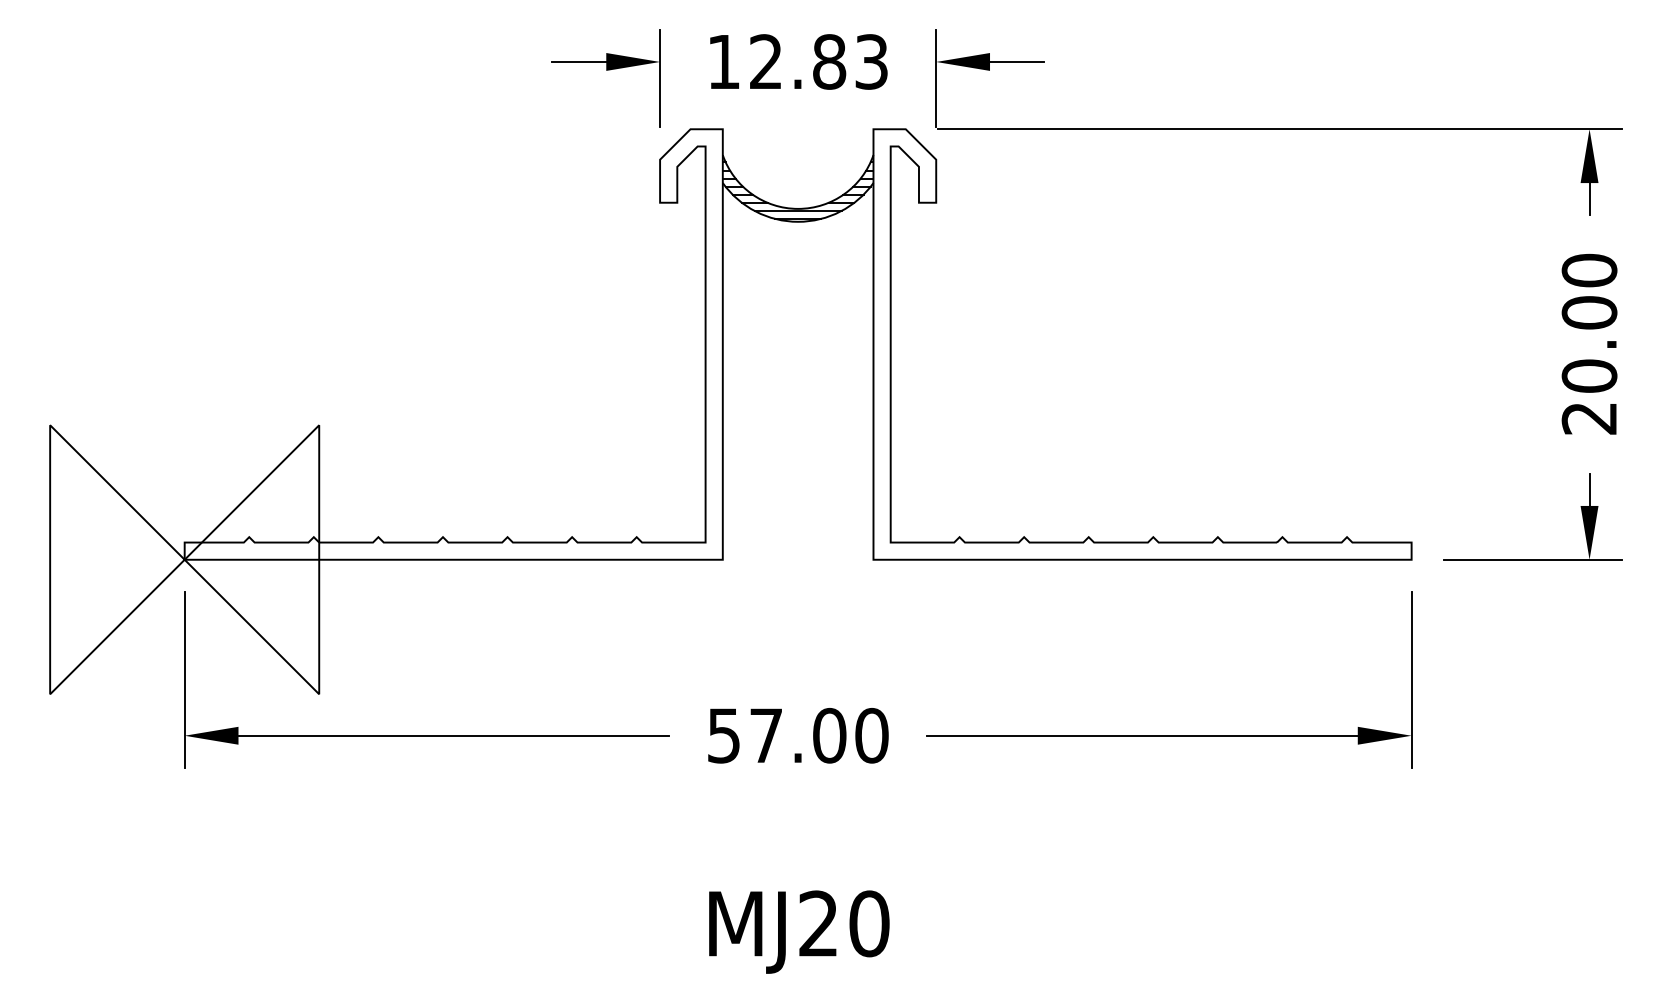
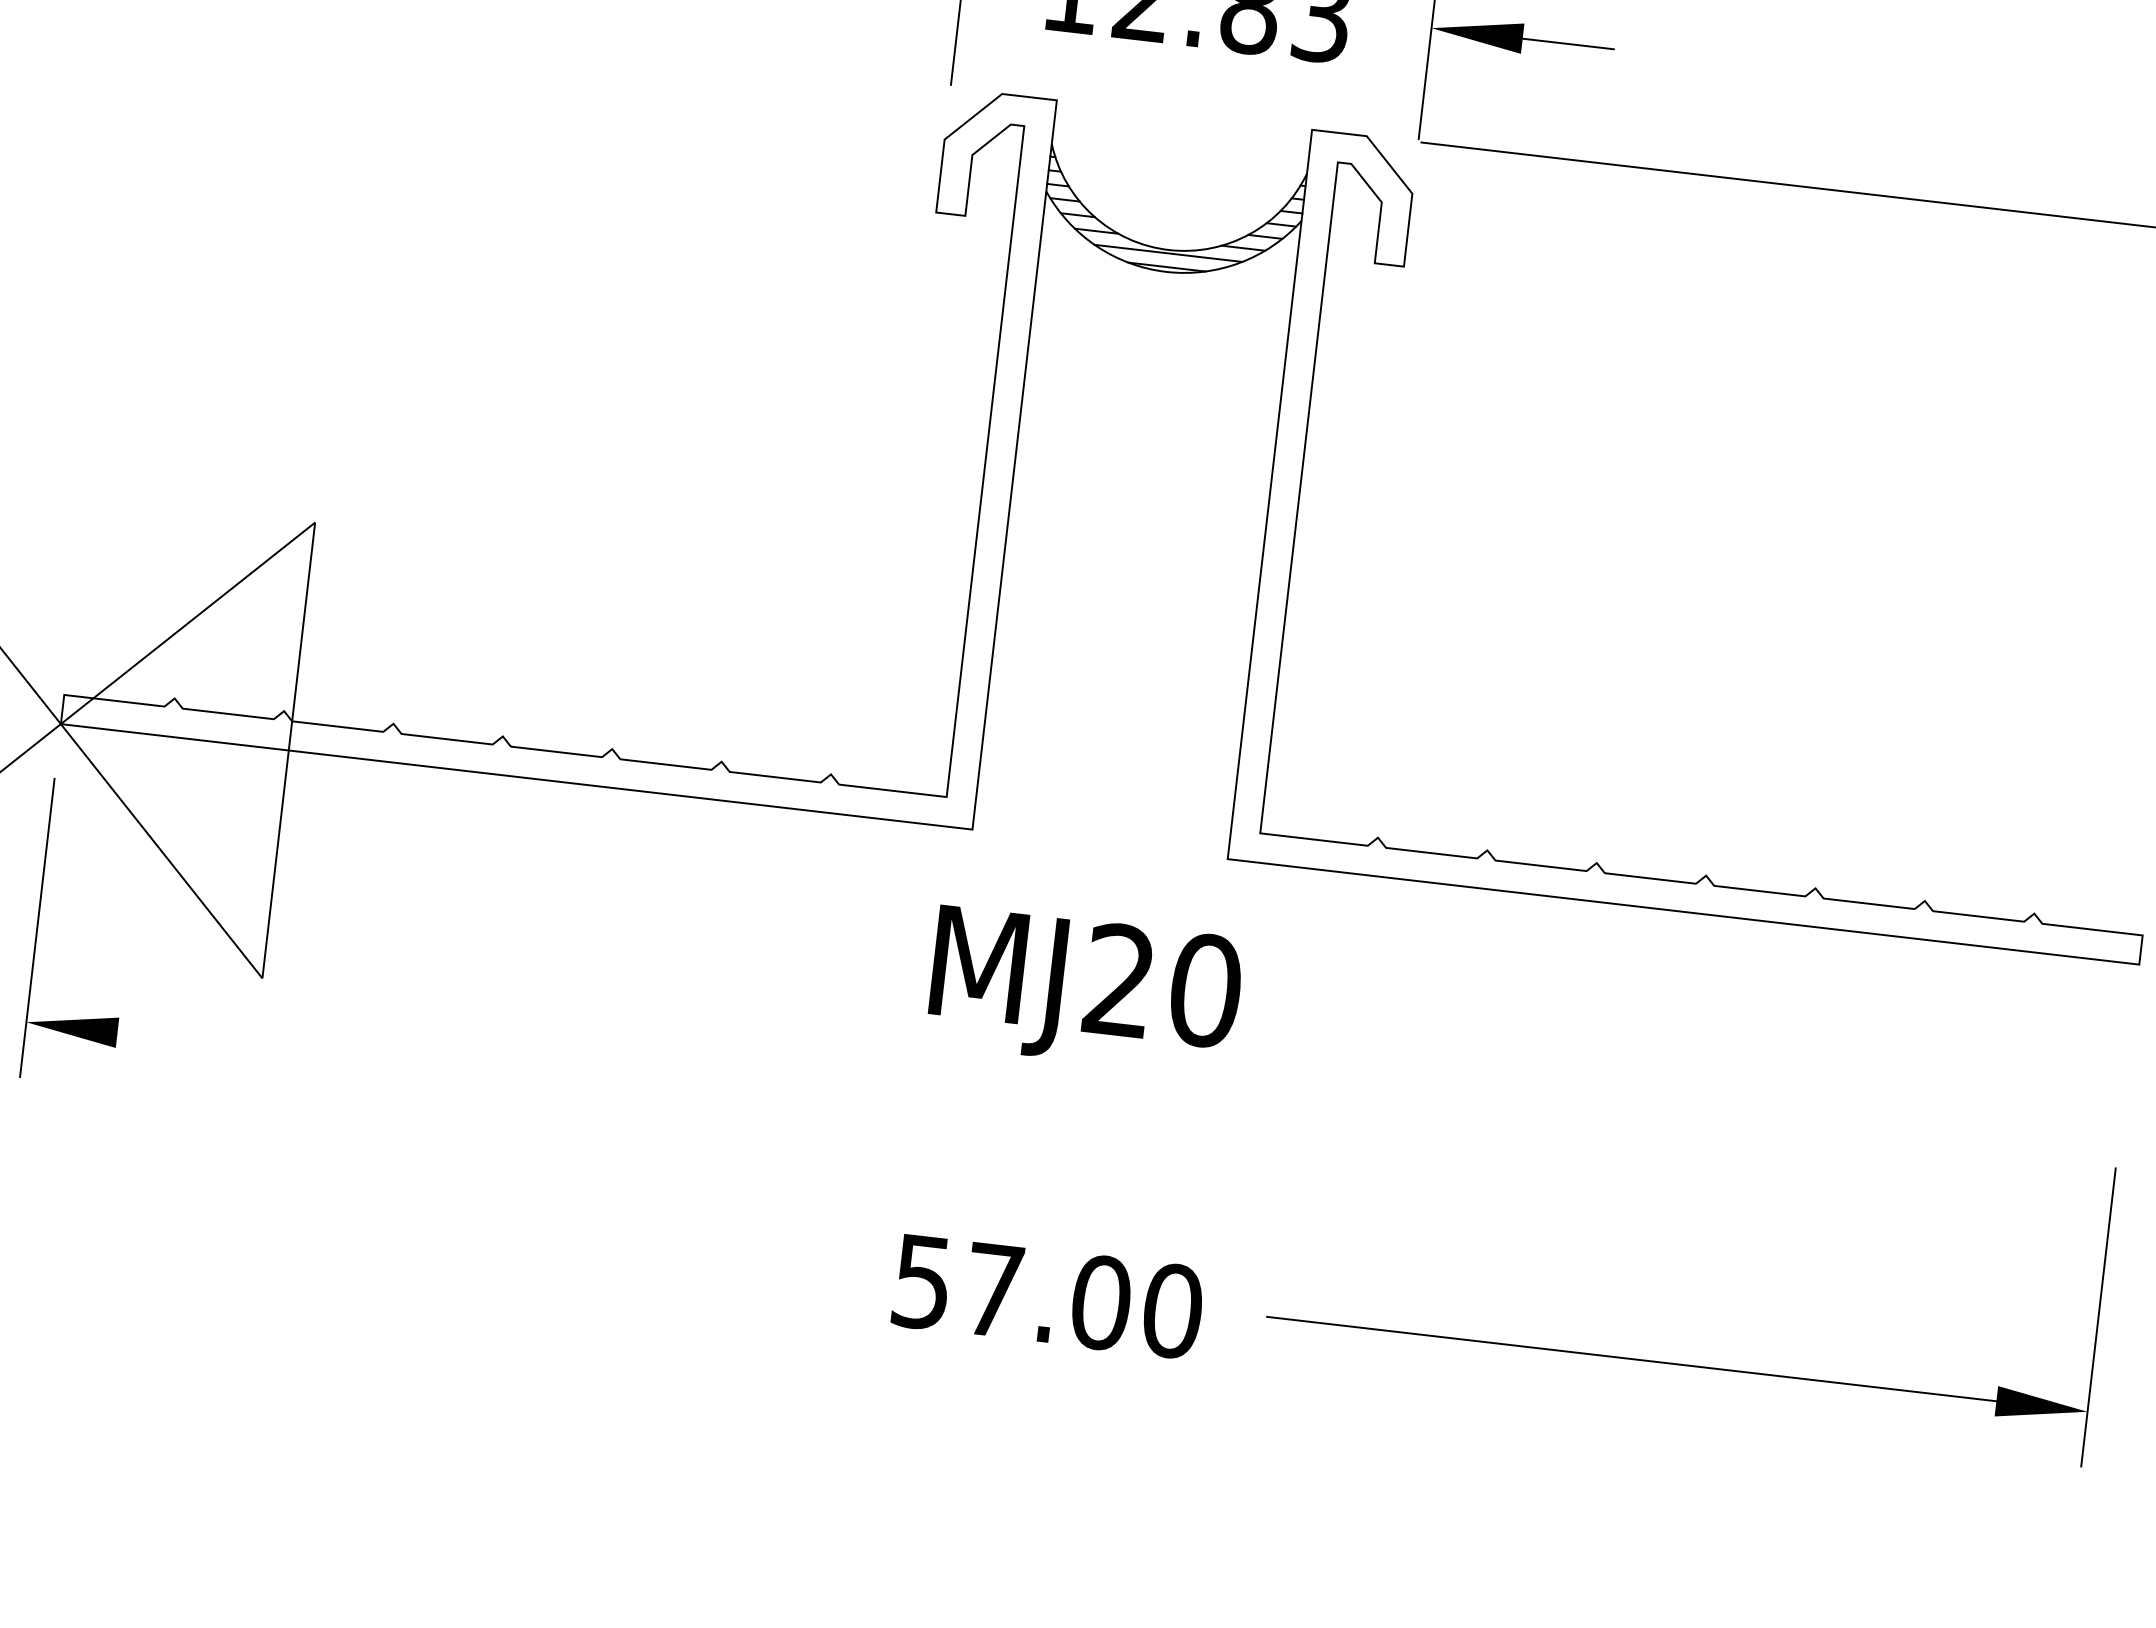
line: (453, 735) -> (481, 1074), removed
text: (798, 735) -> (1048, 1296), moved
part: (1169, 735) -> (1677, 1363), moved
text: (799, 931) -> (1085, 989), moved

